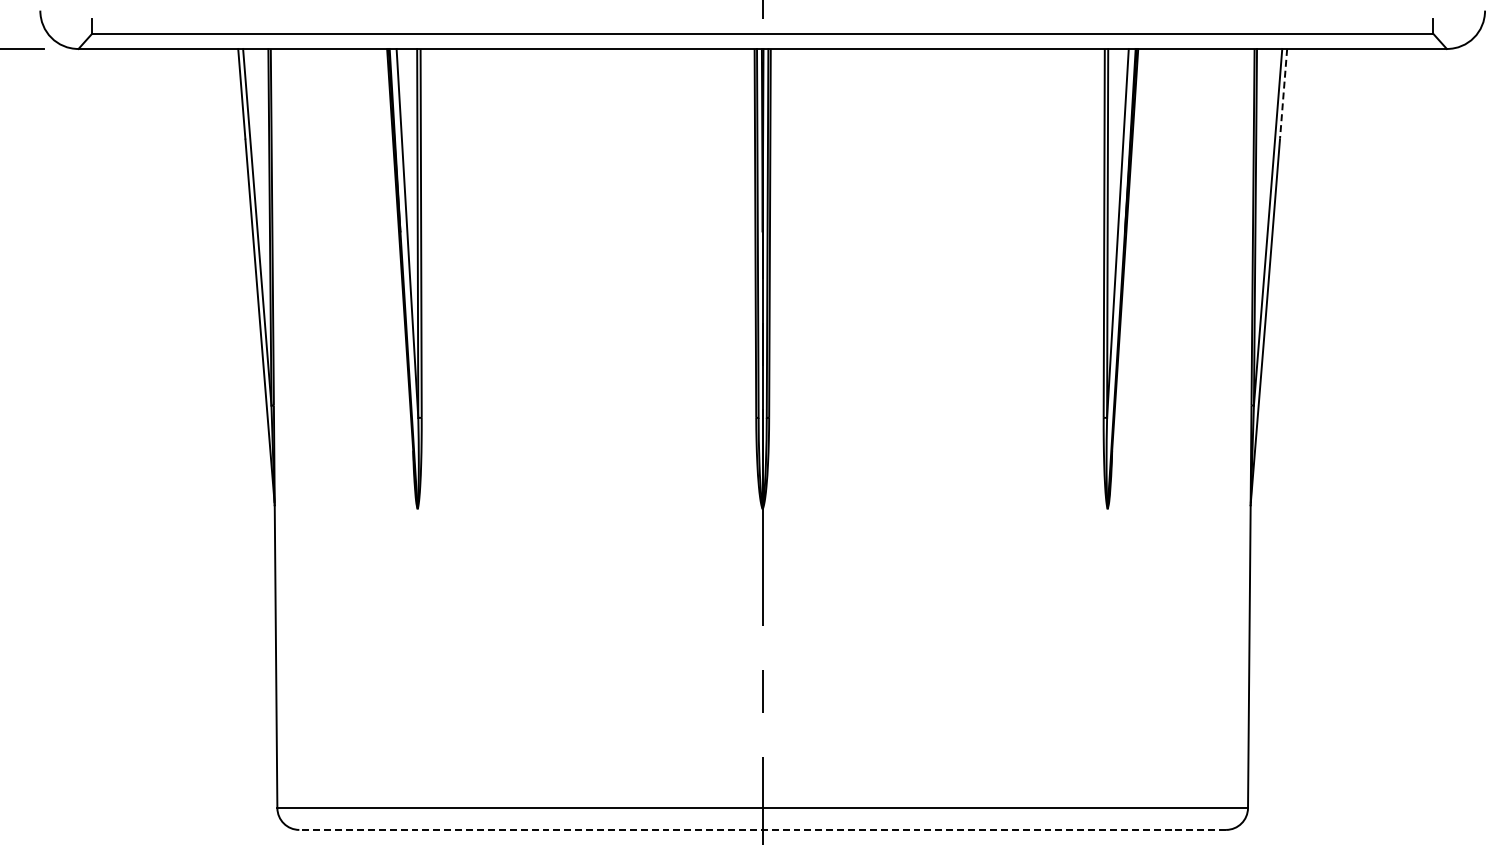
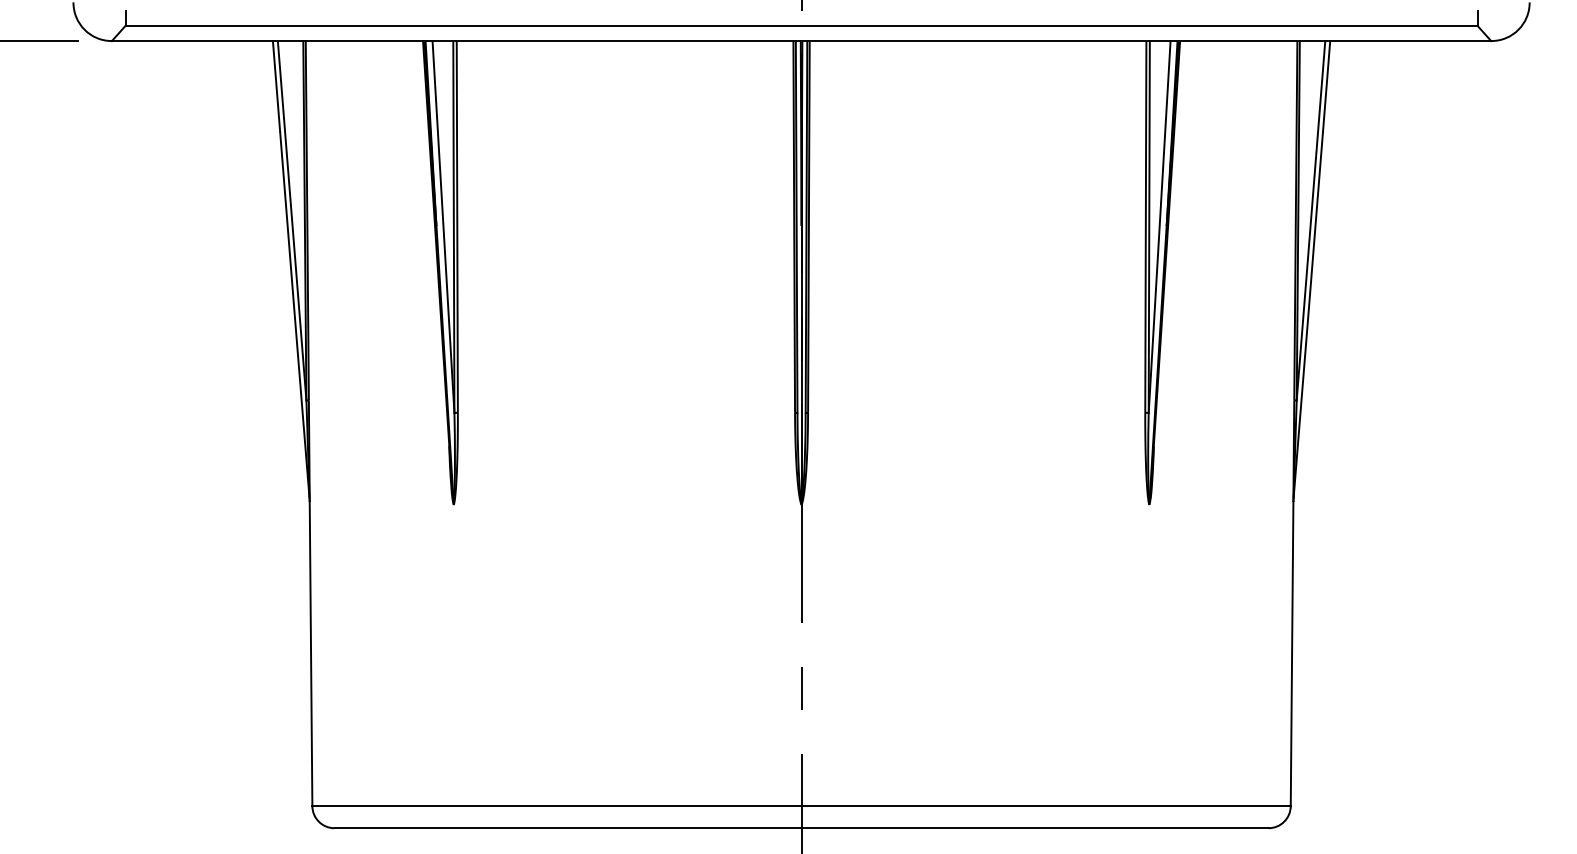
line: (1283, 94) -> (1326, 86), dashed -> solid
line: (762, 830) -> (801, 828), dashed -> solid

